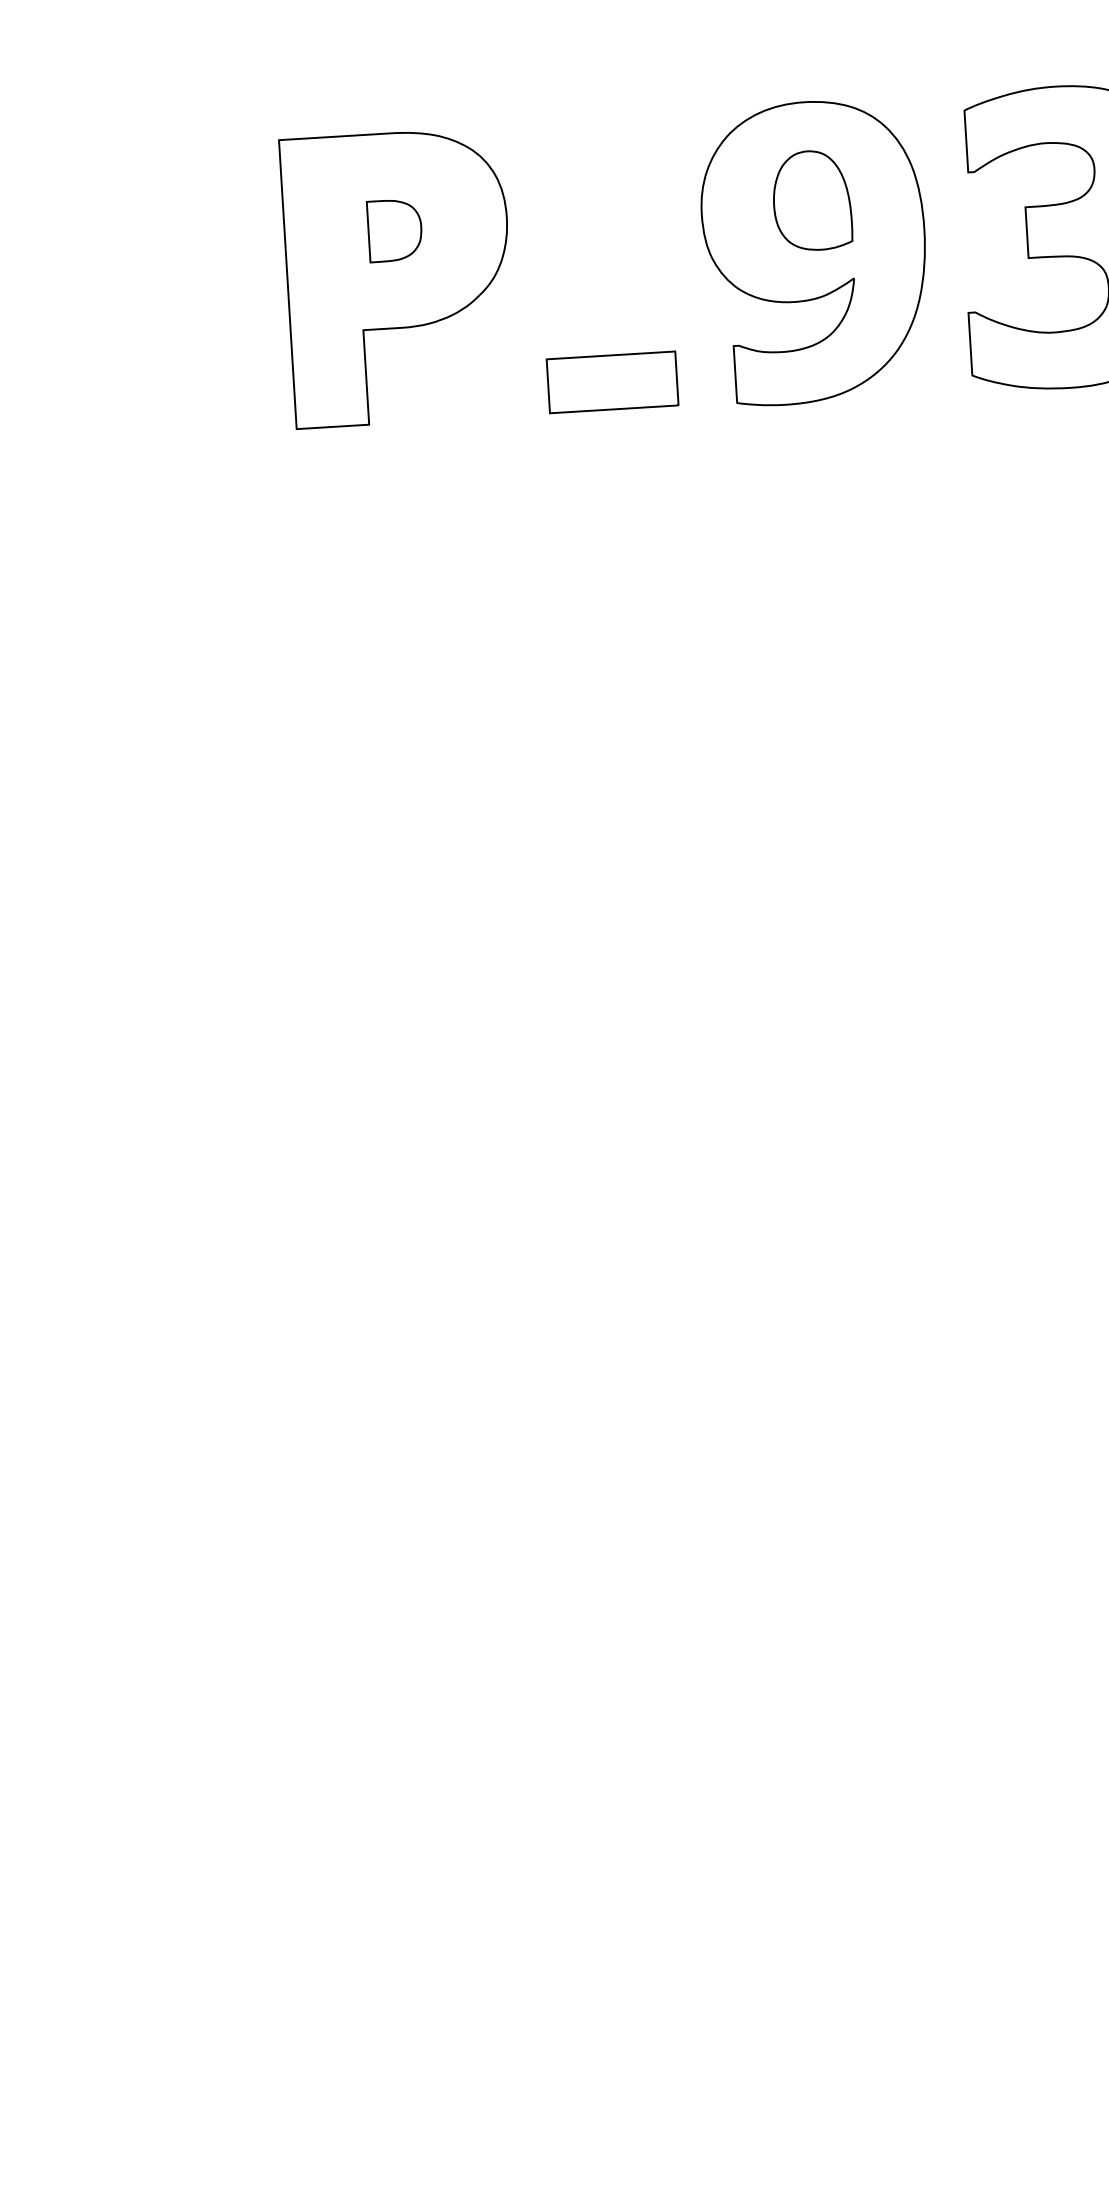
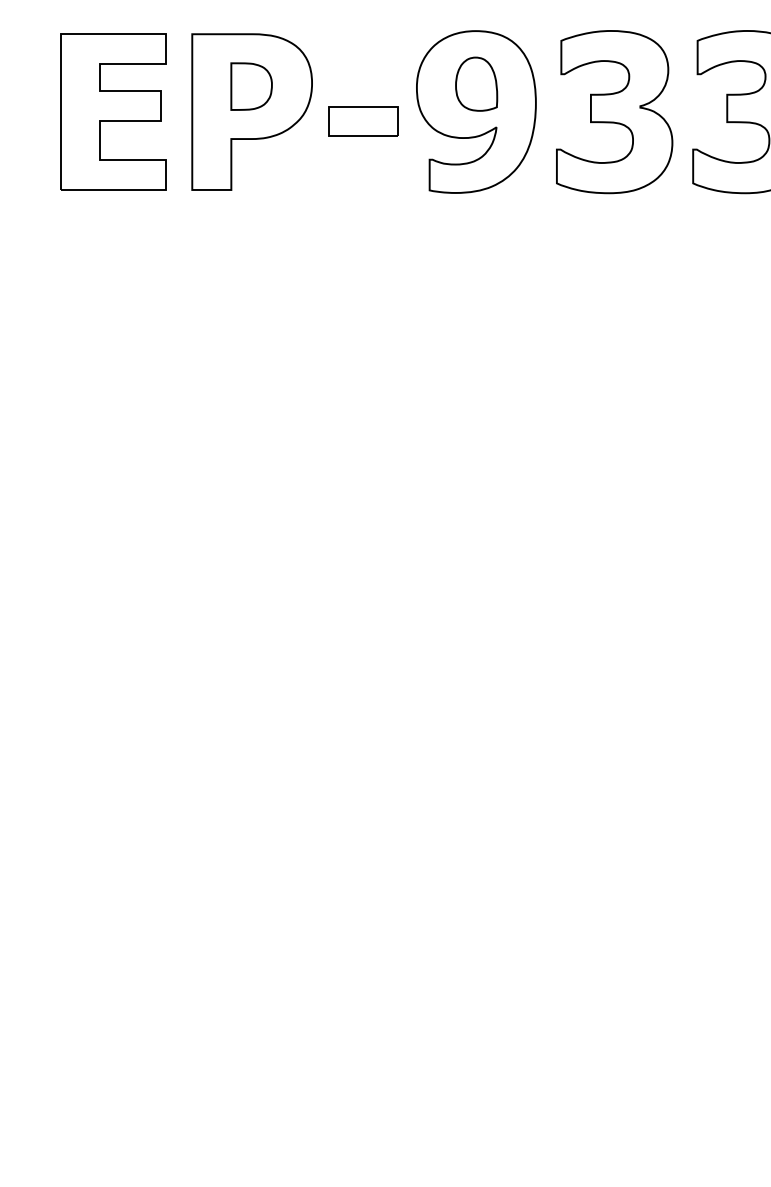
part: (394, 230) -> (251, 86), size x1.43
part: (141, 292) -> (113, 111), added
part: (612, 382) -> (363, 121), moved

